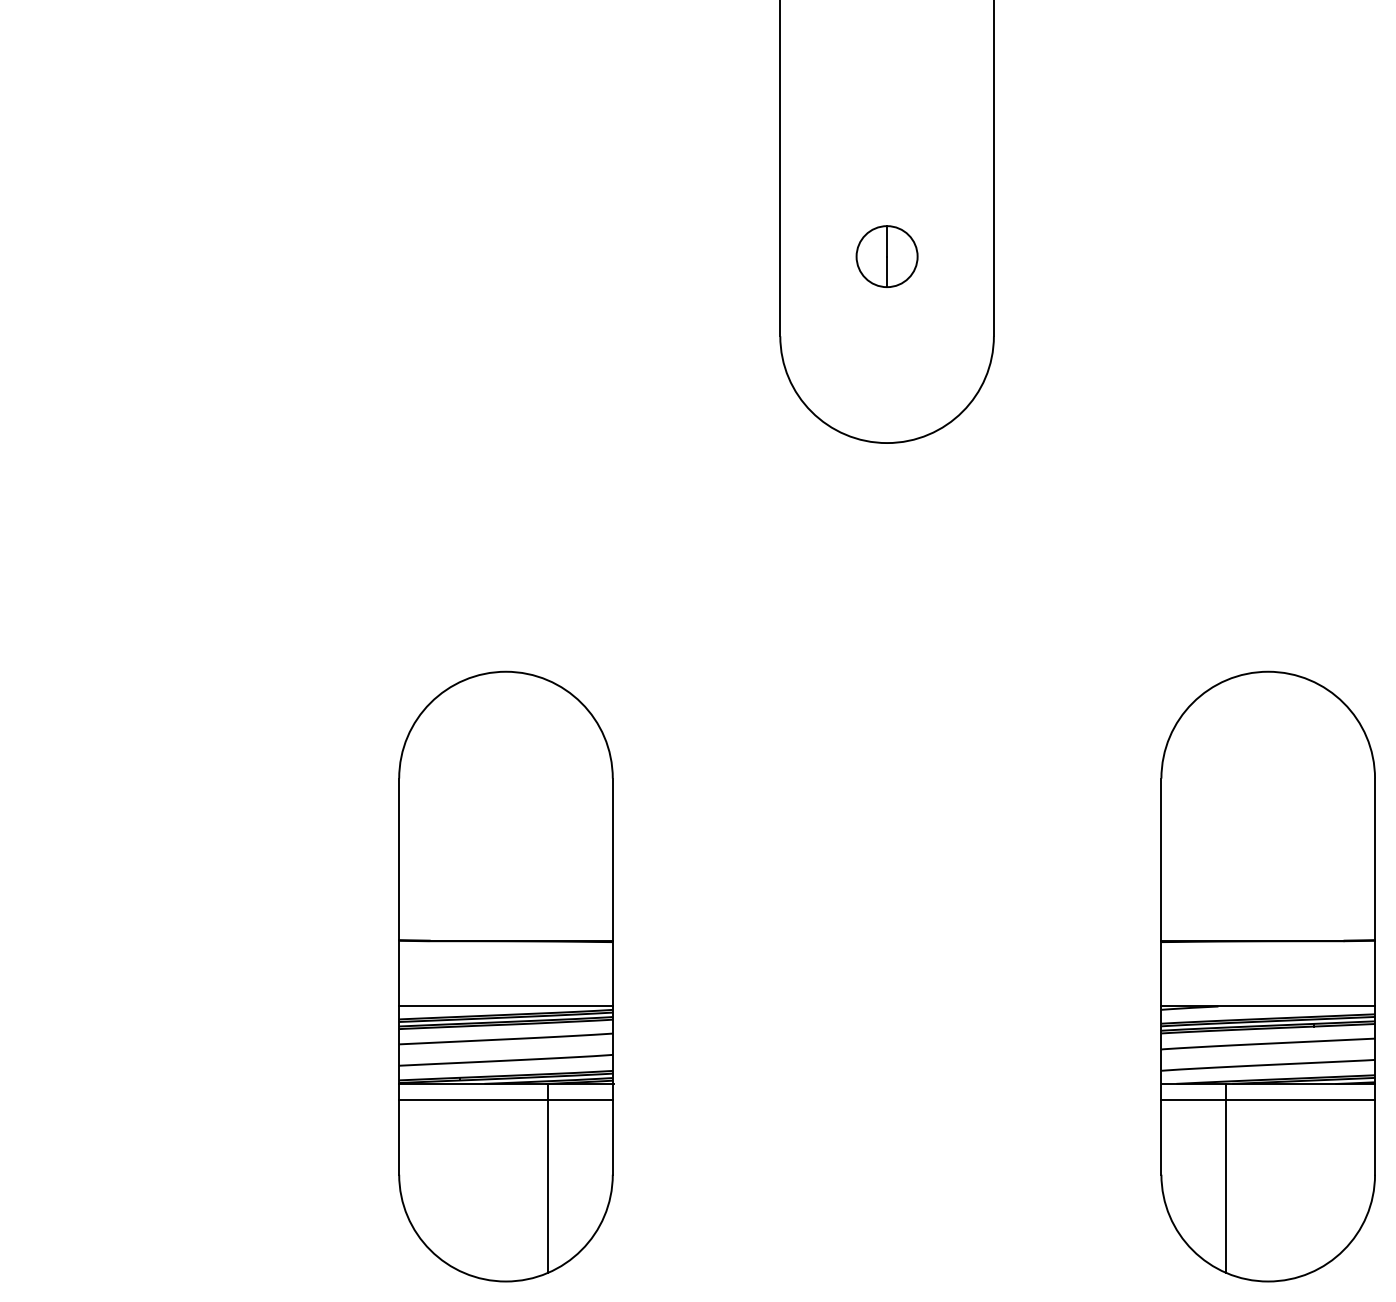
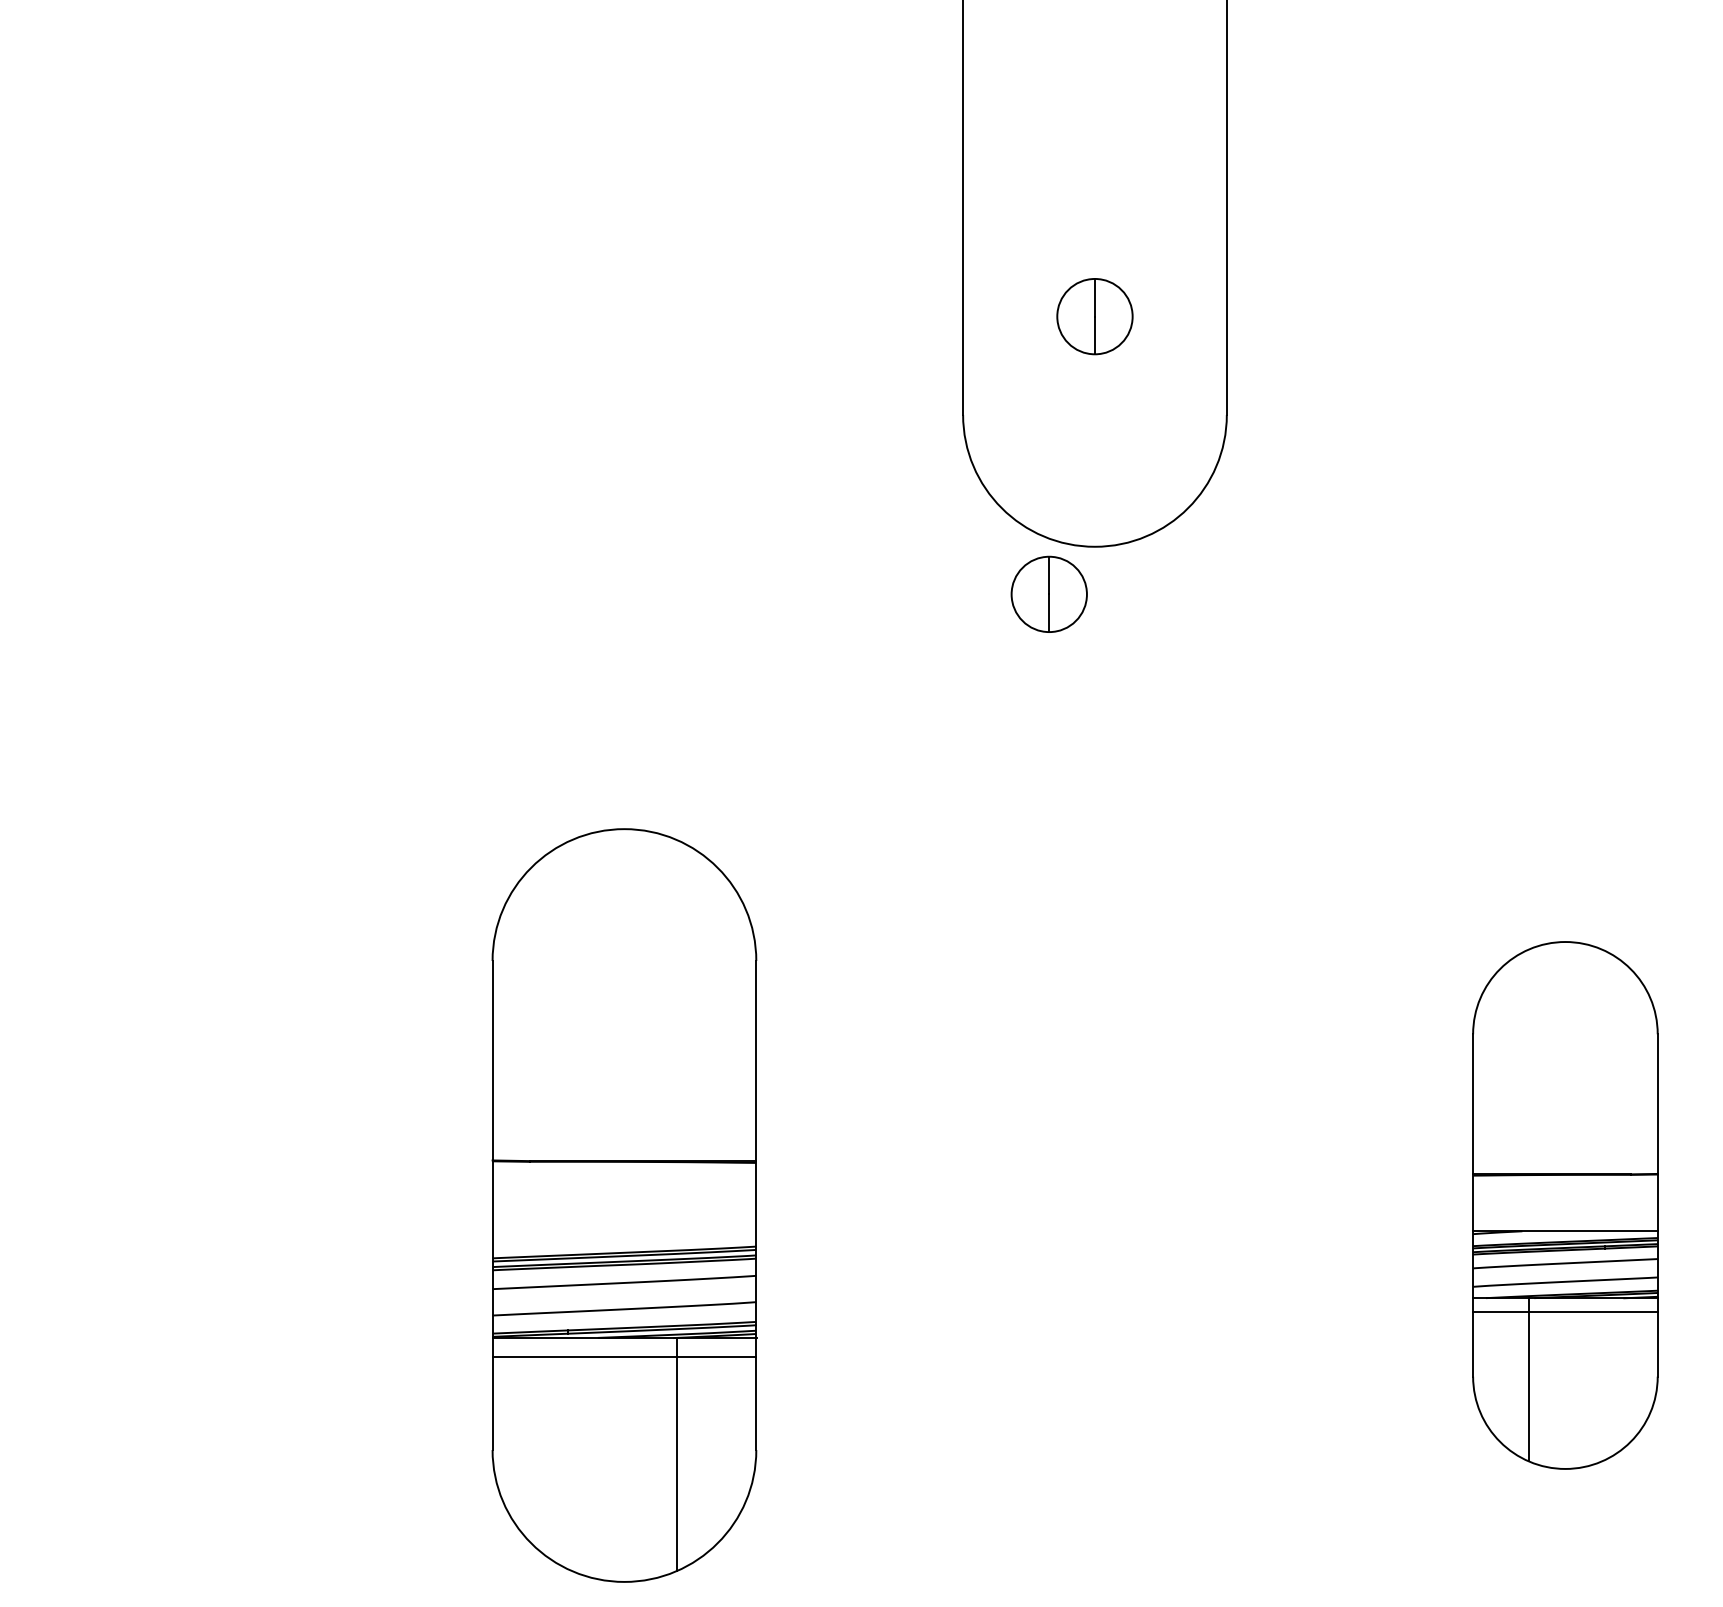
part: (849, 481) -> (1048, 594), added
part: (1267, 976) -> (1564, 1205), size x0.7
line: (505, 1006) -> (623, 1242), removed

